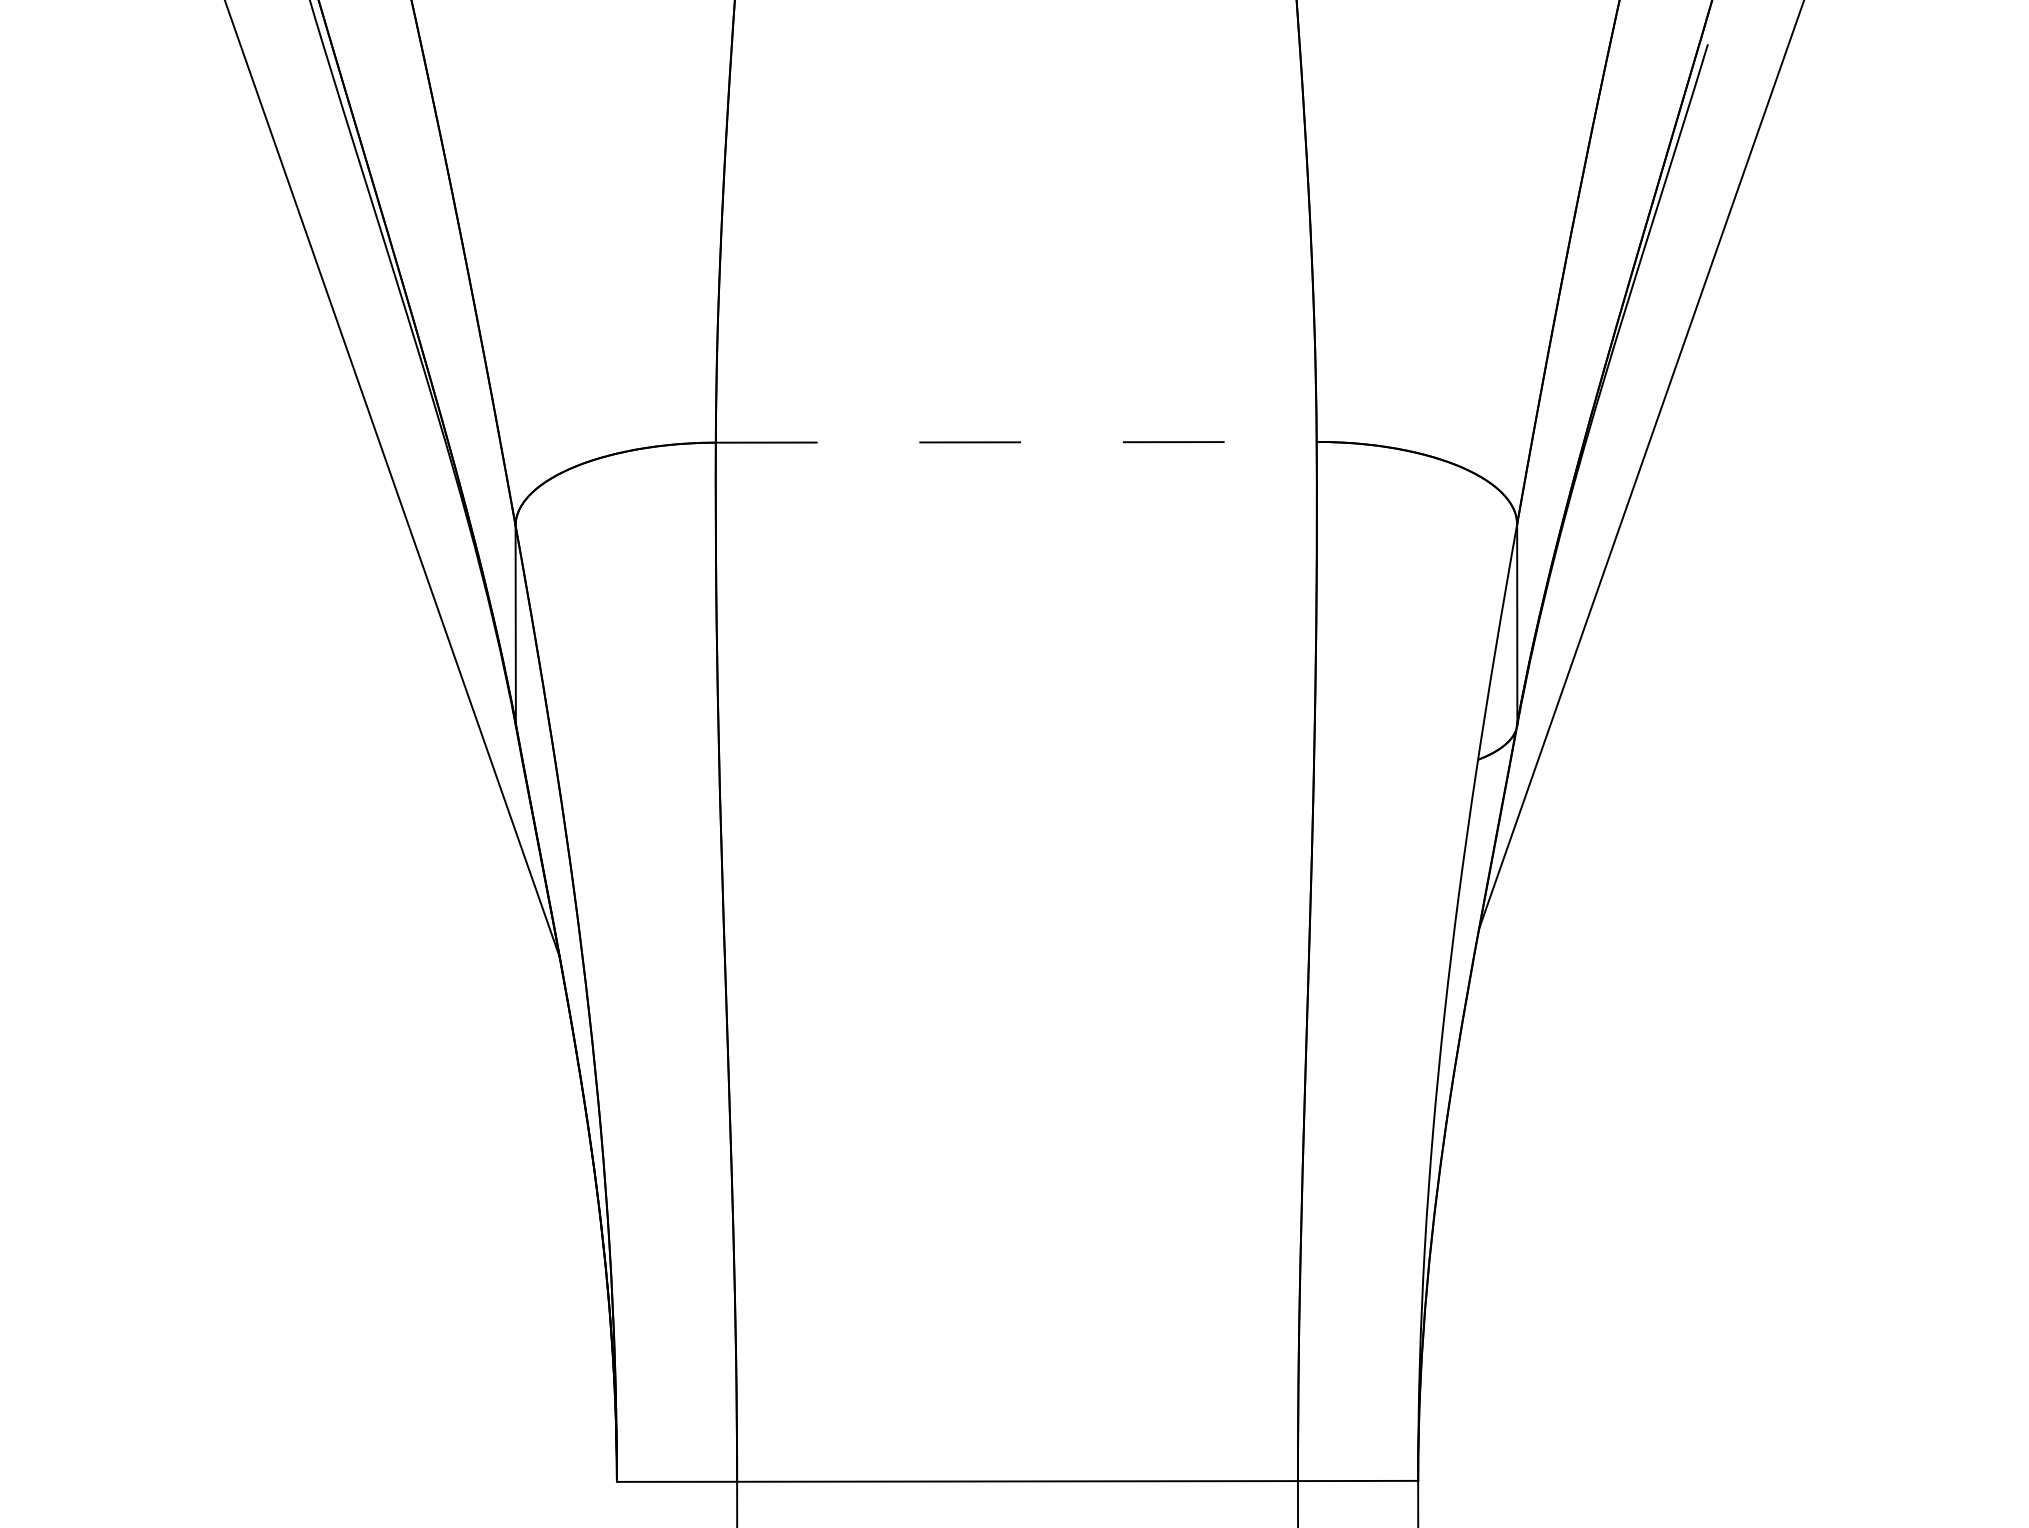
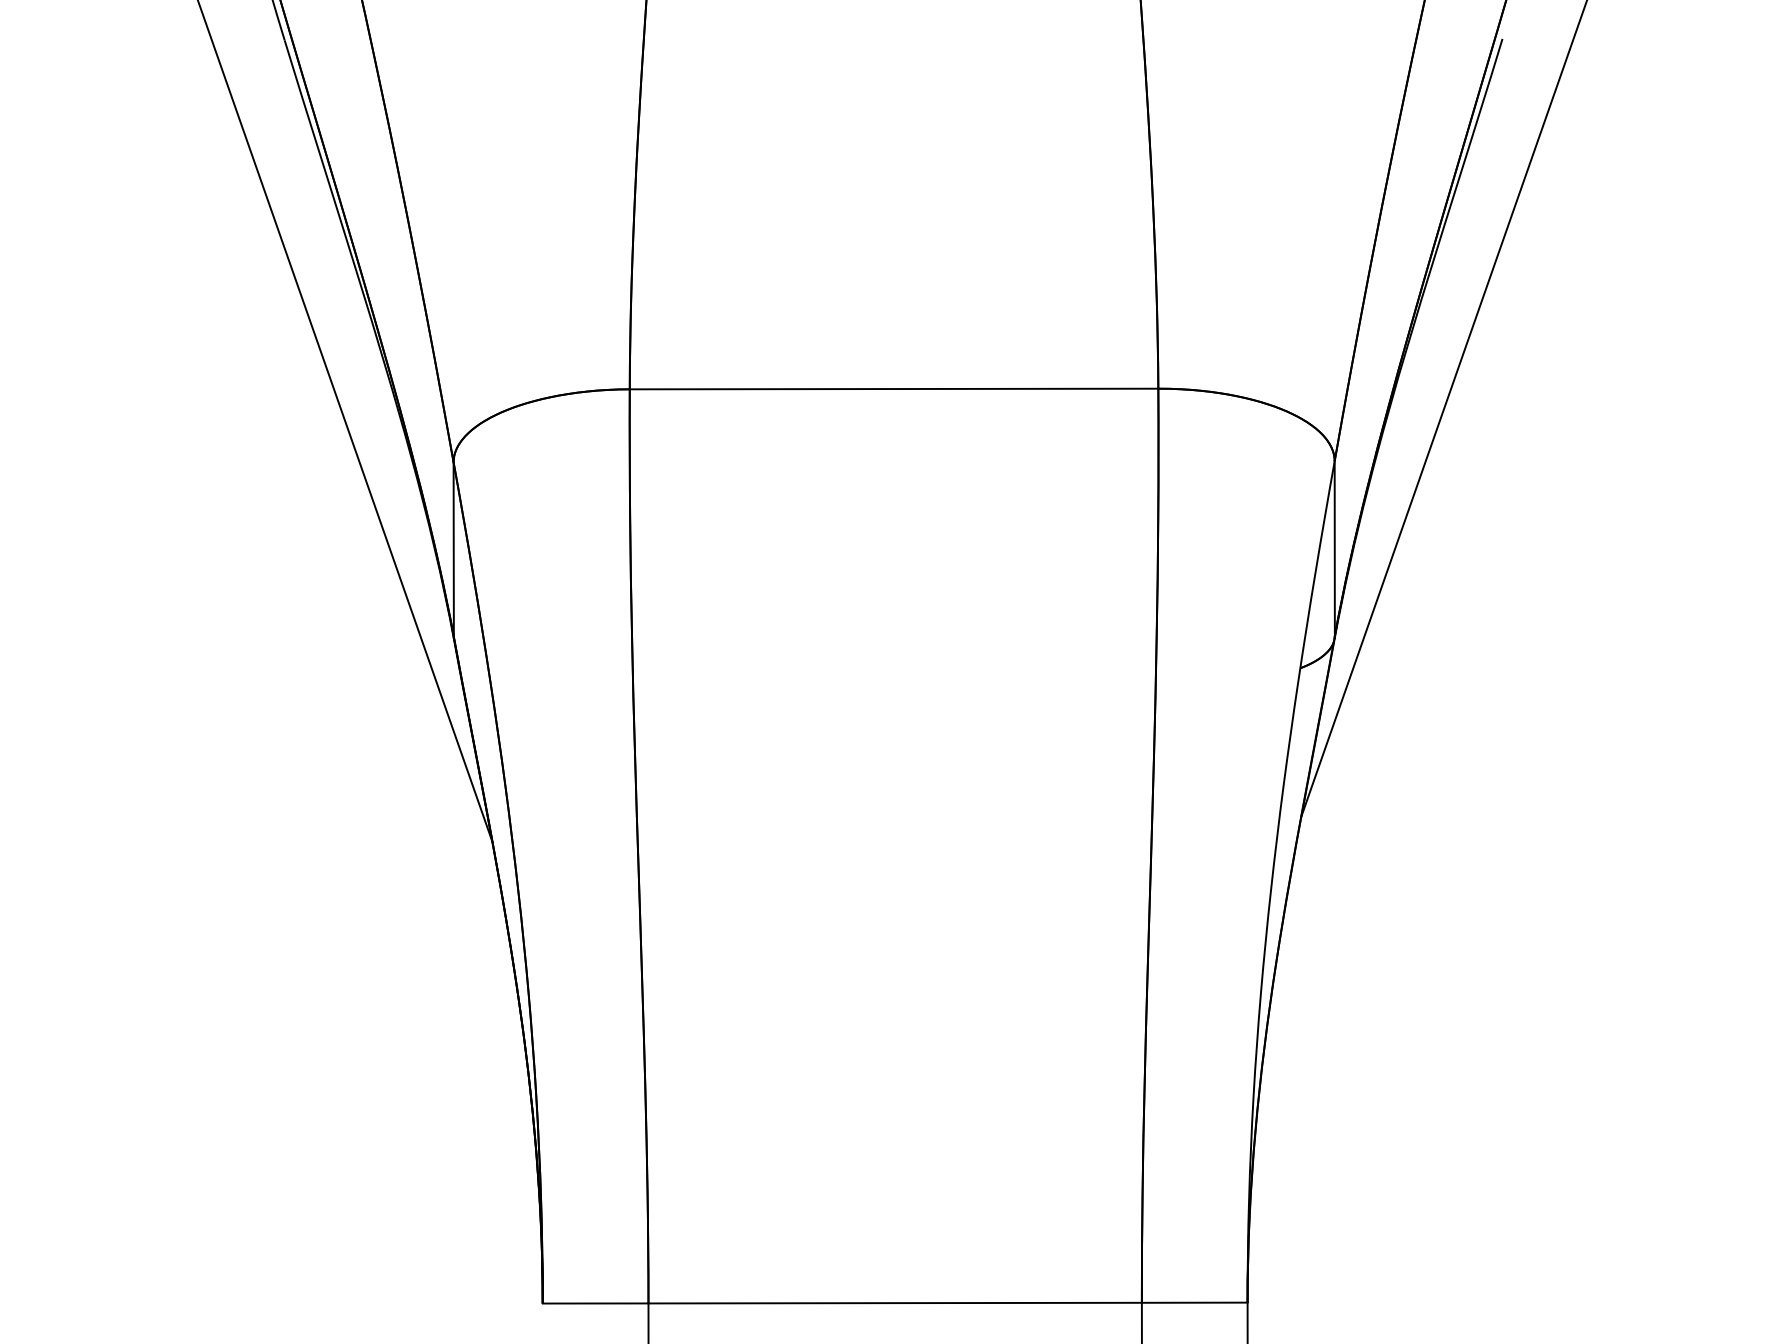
line: (1016, 442) -> (894, 389), dashed -> solid

